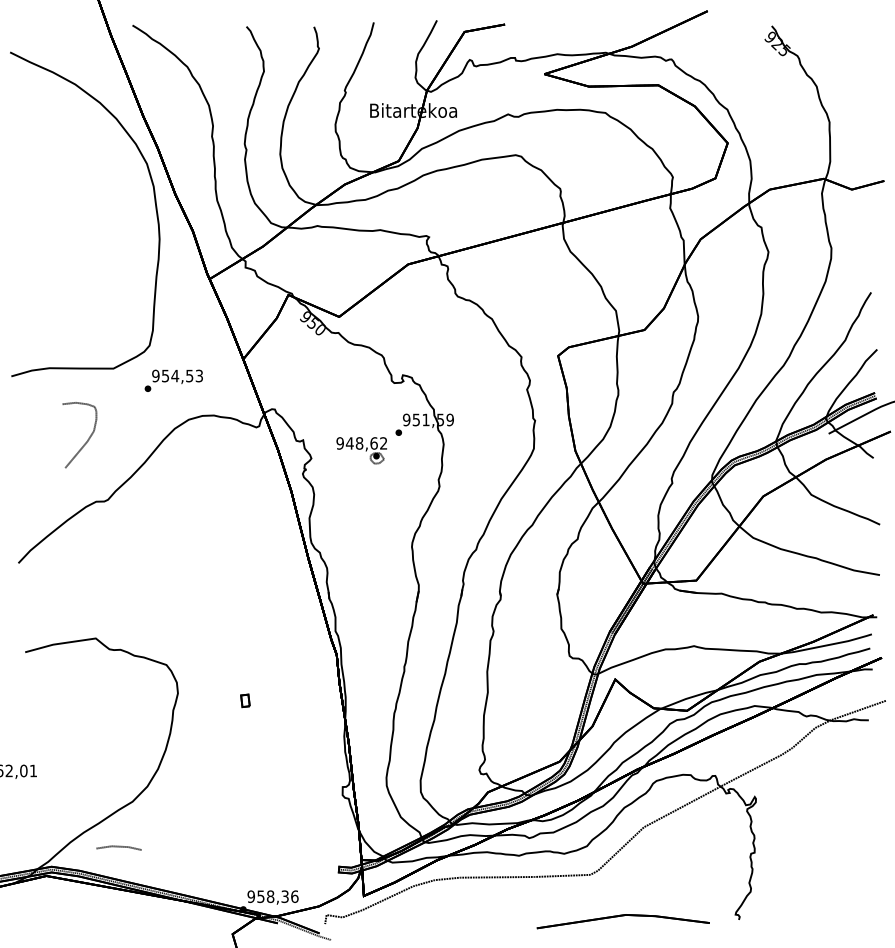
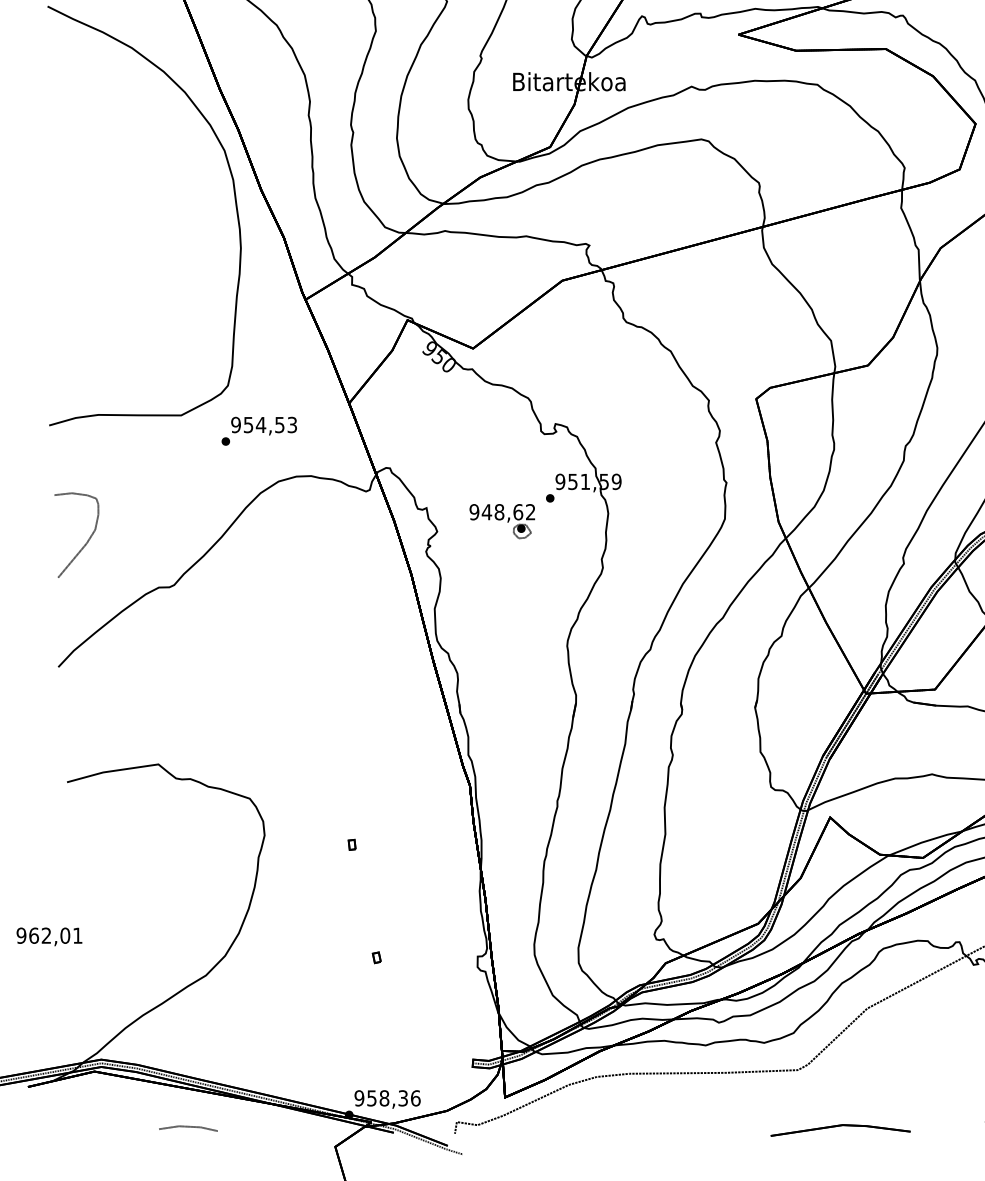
curve: (87, 439) -> (86, 540), moved
part: (245, 700) -> (351, 844), size x0.62
part: (264, 787) -> (376, 957), added
line: (118, 847) -> (187, 1127), moved
part: (623, 921) -> (840, 1130), size x0.62

